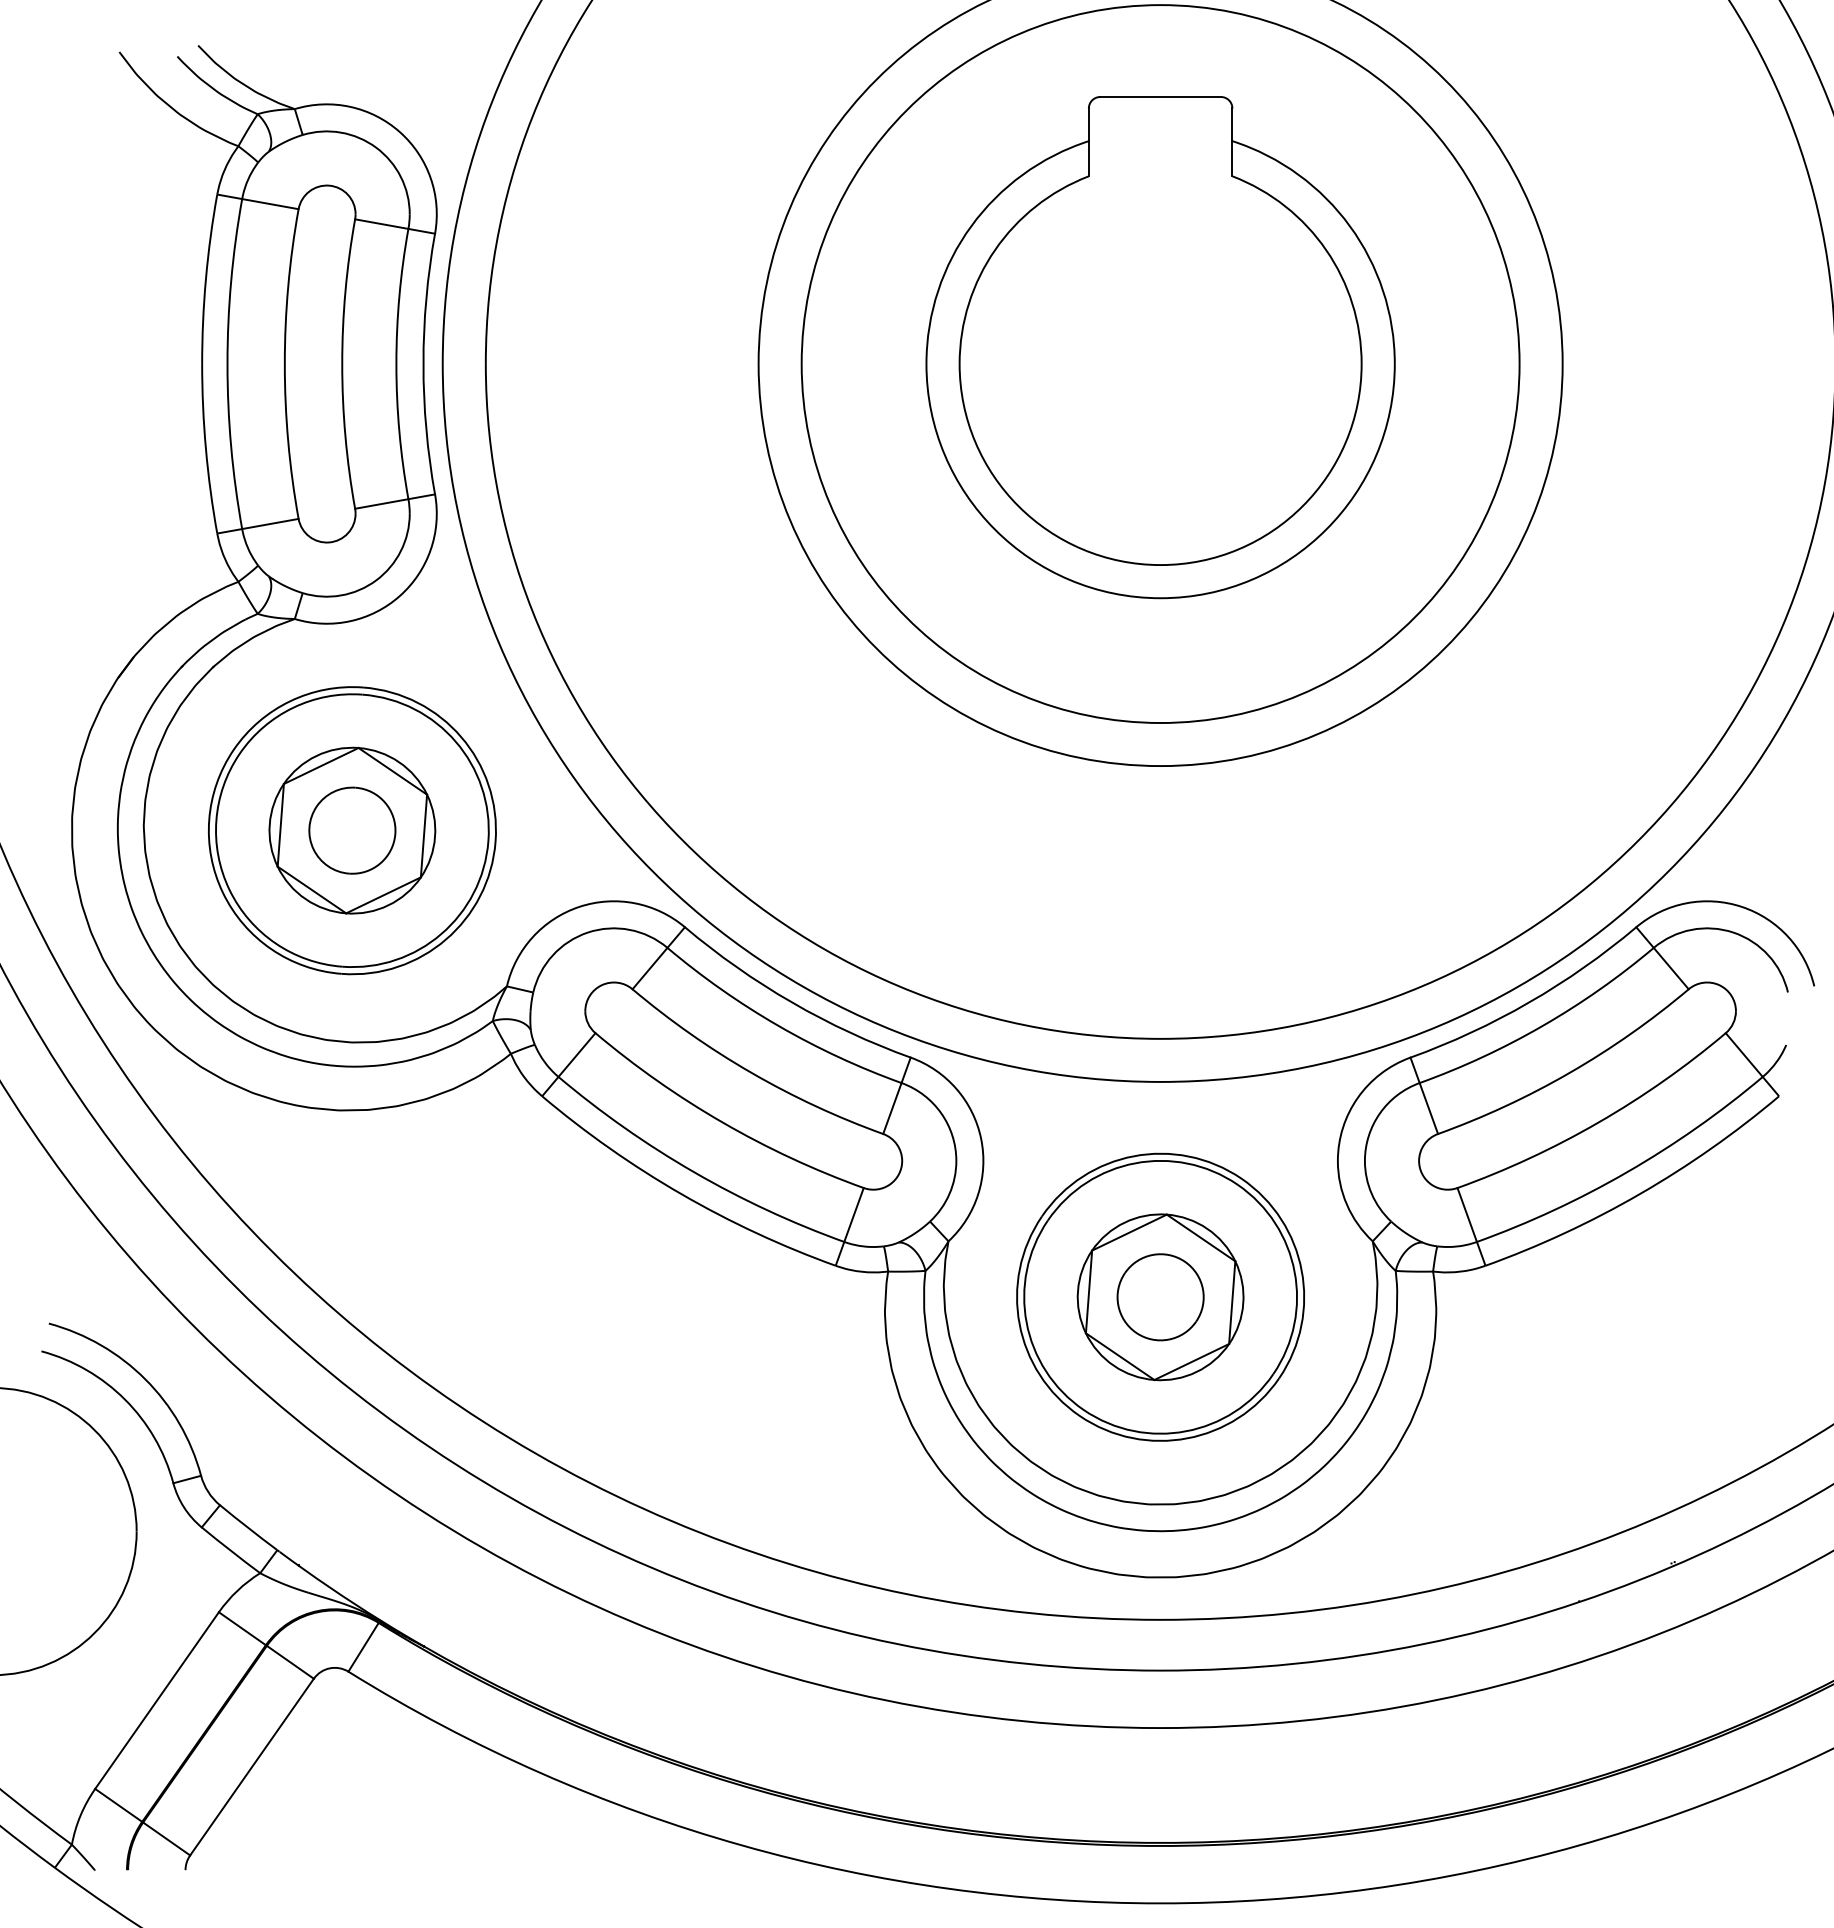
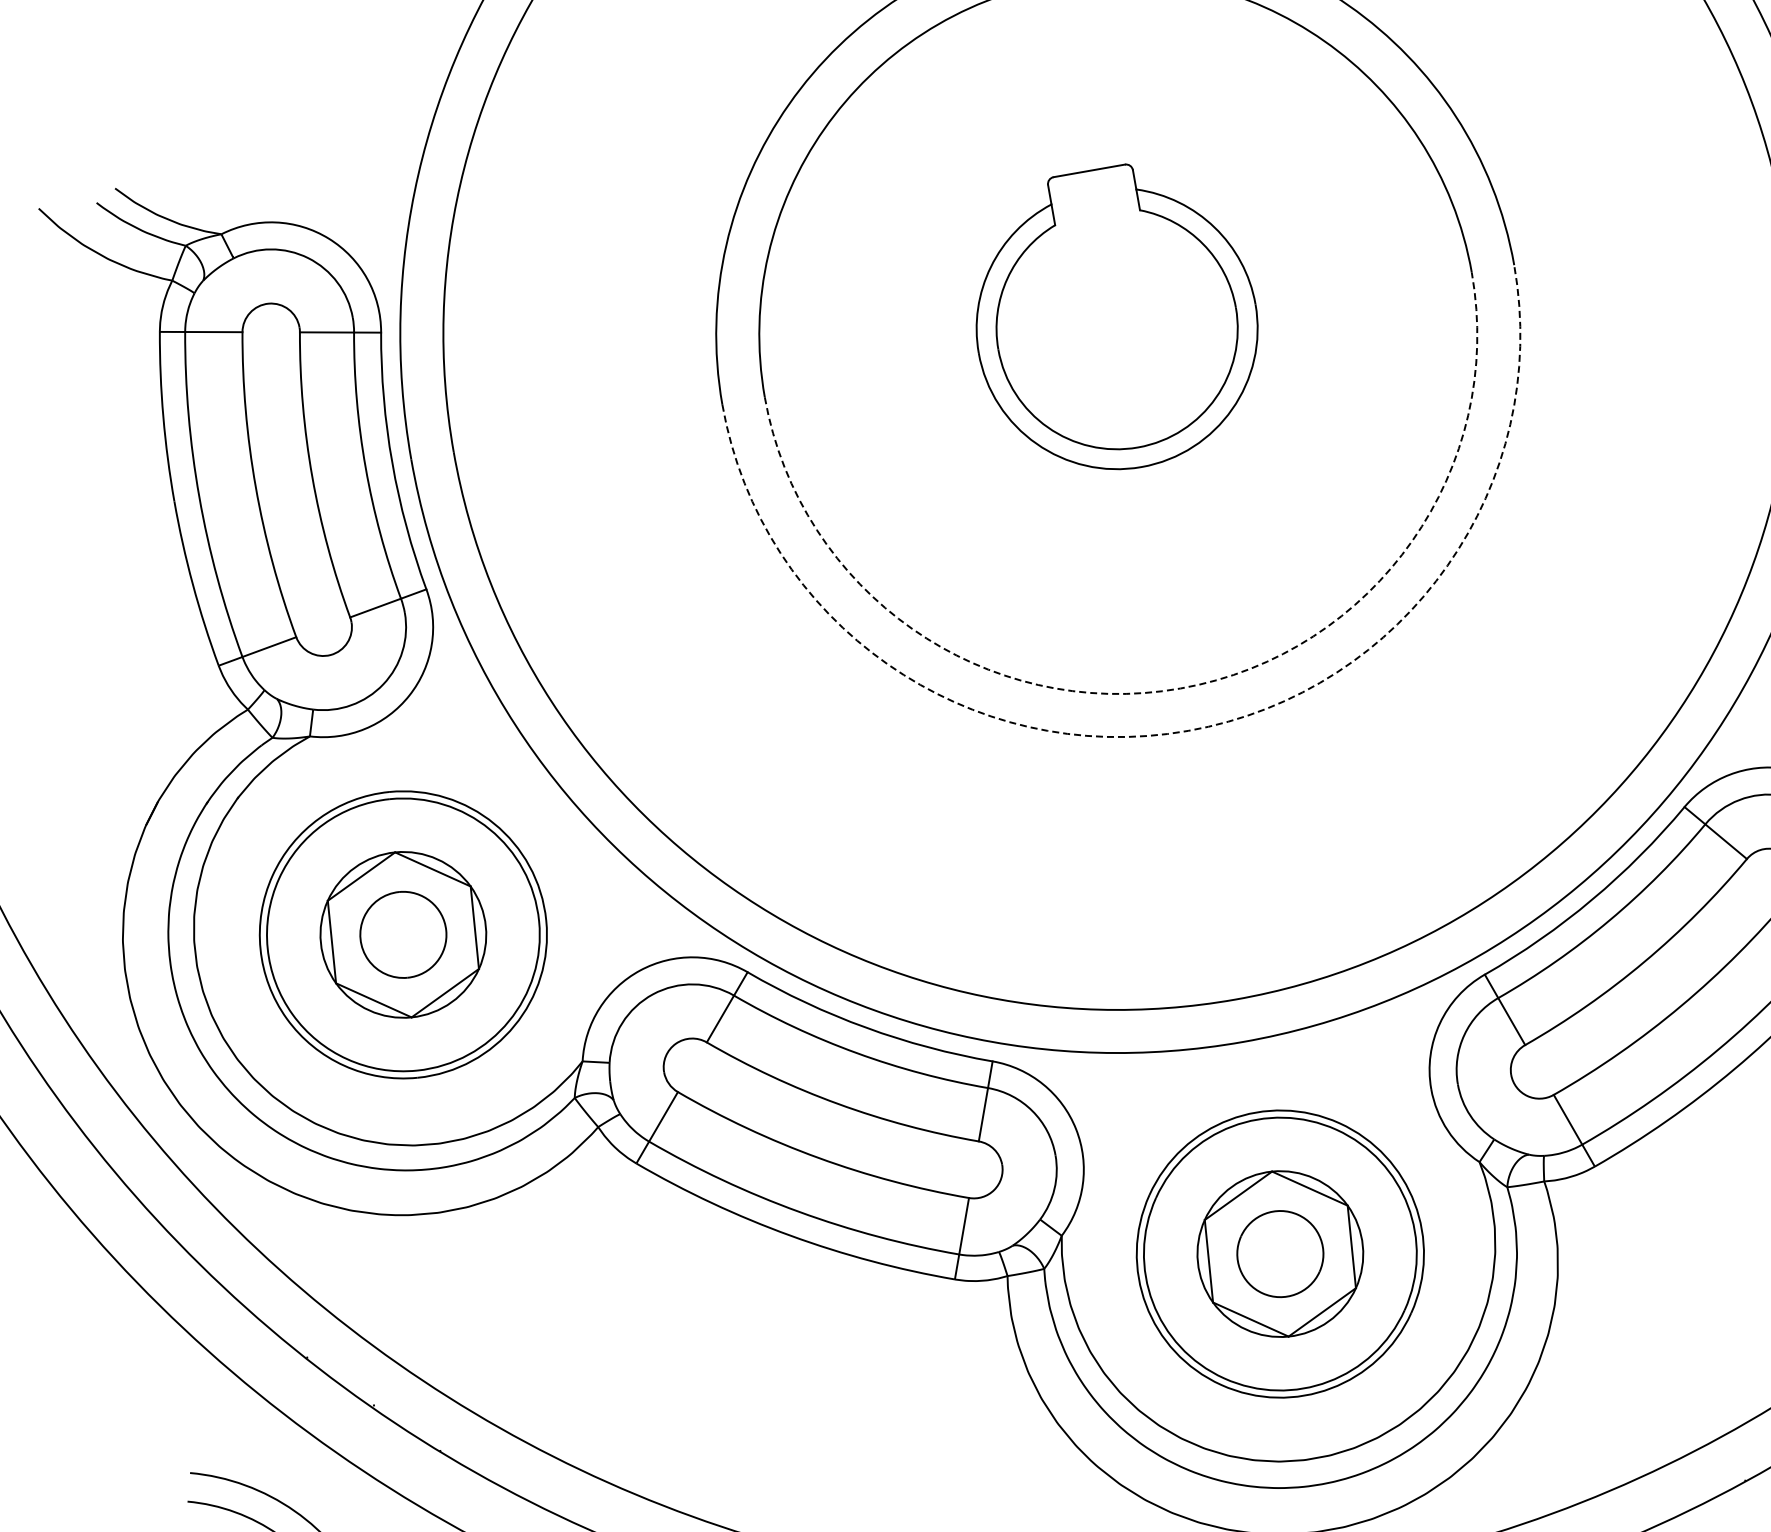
part: (1160, 347) -> (1115, 318), size x0.6
arc: (1160, 723) -> (1180, 689), solid -> dashed
arc: (1160, 766) -> (1188, 731), solid -> dashed

